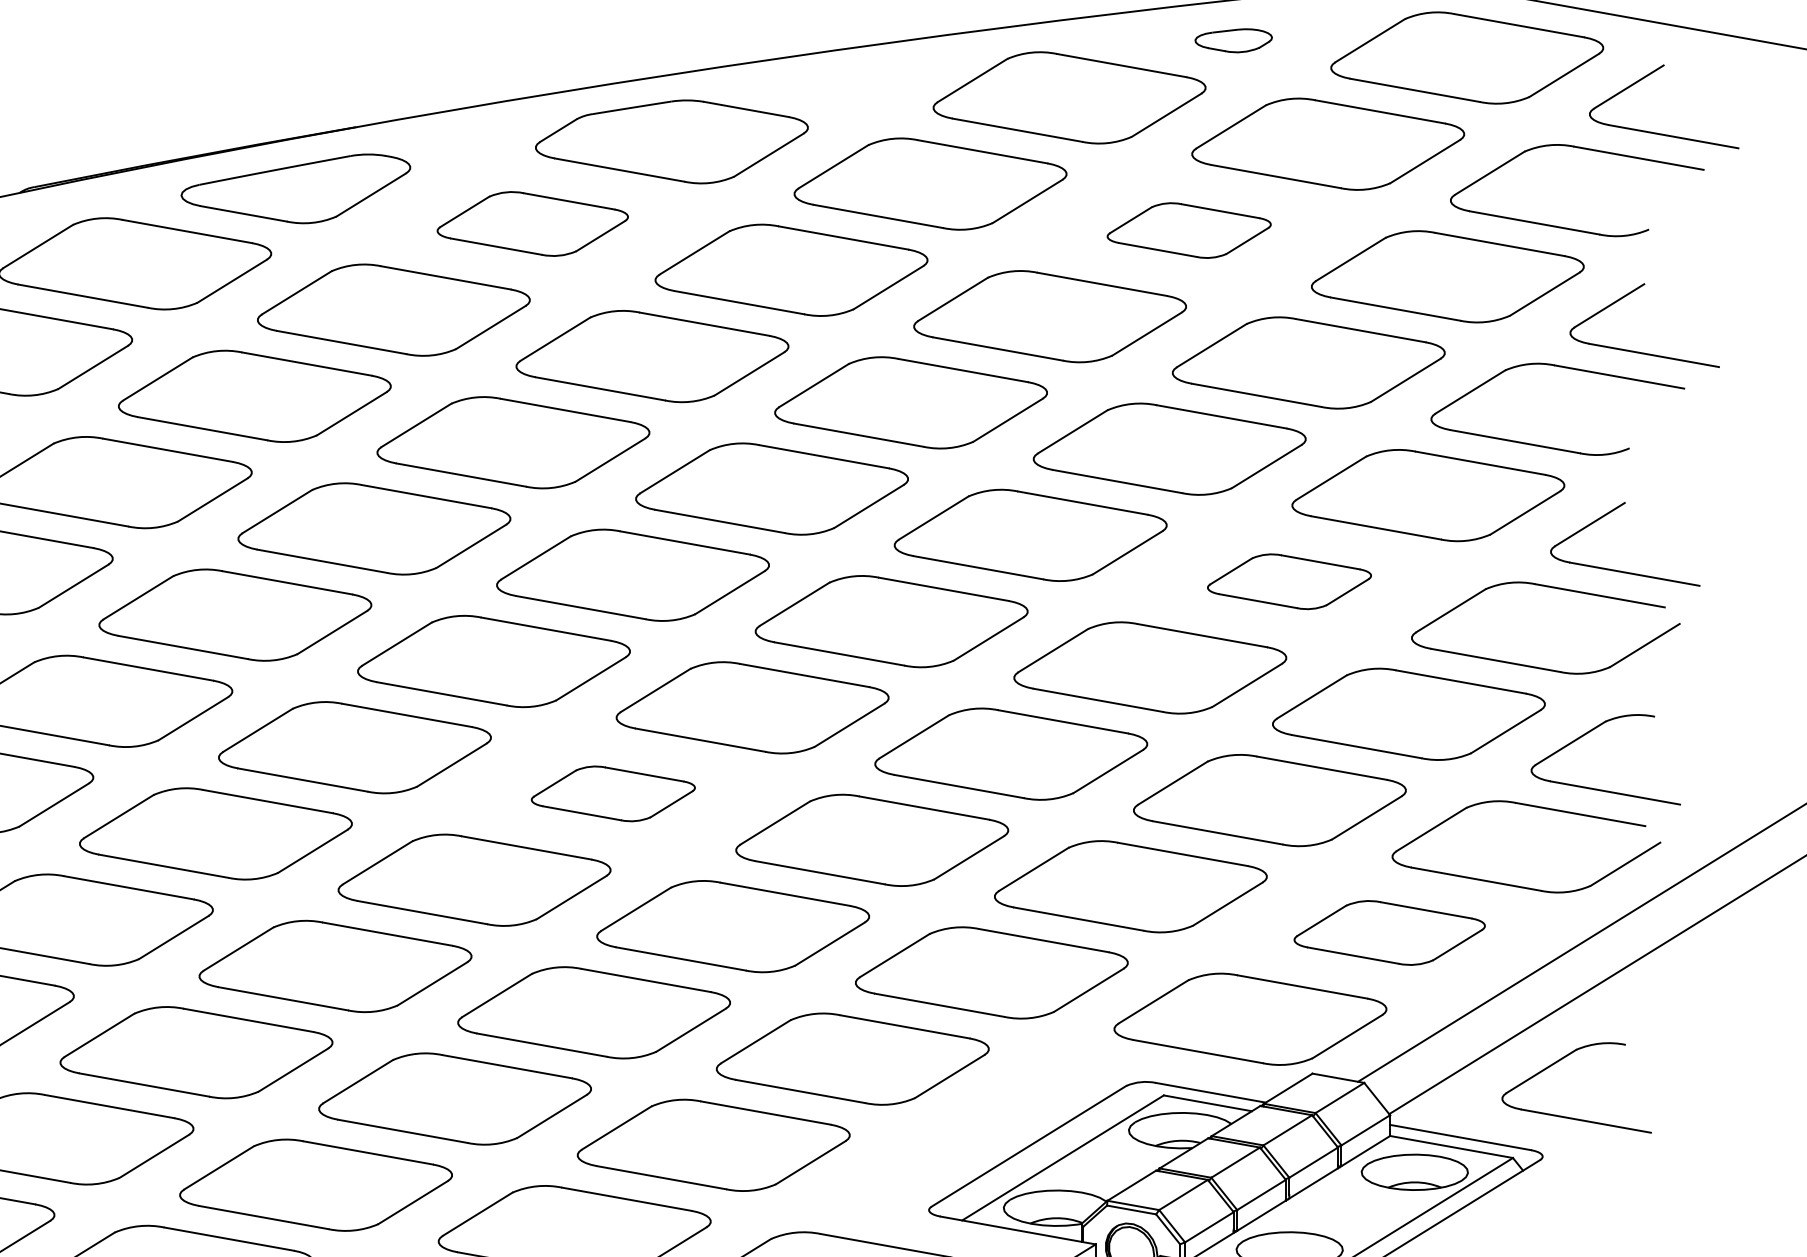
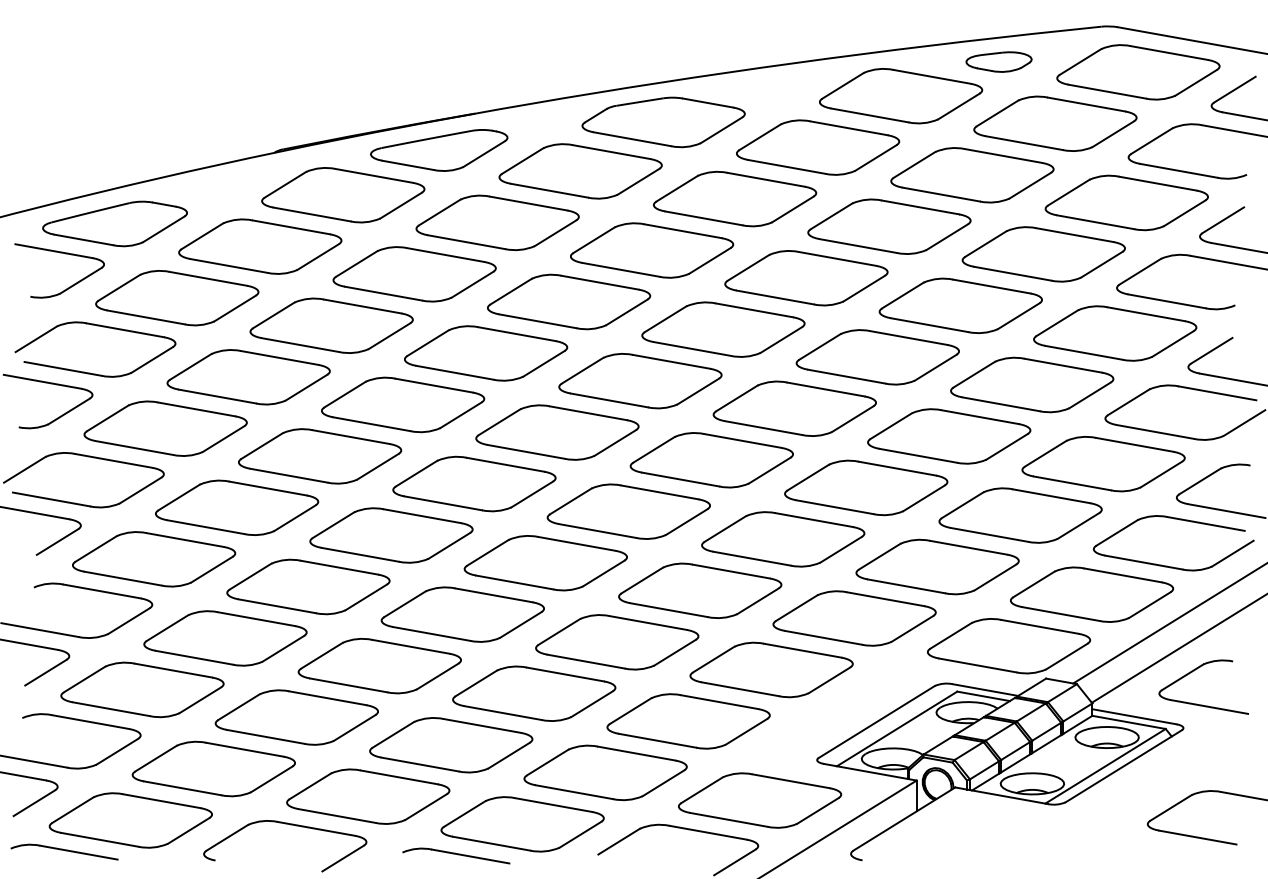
part: (1232, 39) -> (998, 61), size x1.43
part: (532, 224) -> (580, 171), size x1.43
part: (1189, 230) -> (972, 175), size x1.67
part: (1289, 580) -> (1032, 384), size x1.67
part: (613, 793) -> (628, 511), size x1.67
part: (1390, 932) -> (1092, 594), size x1.43

